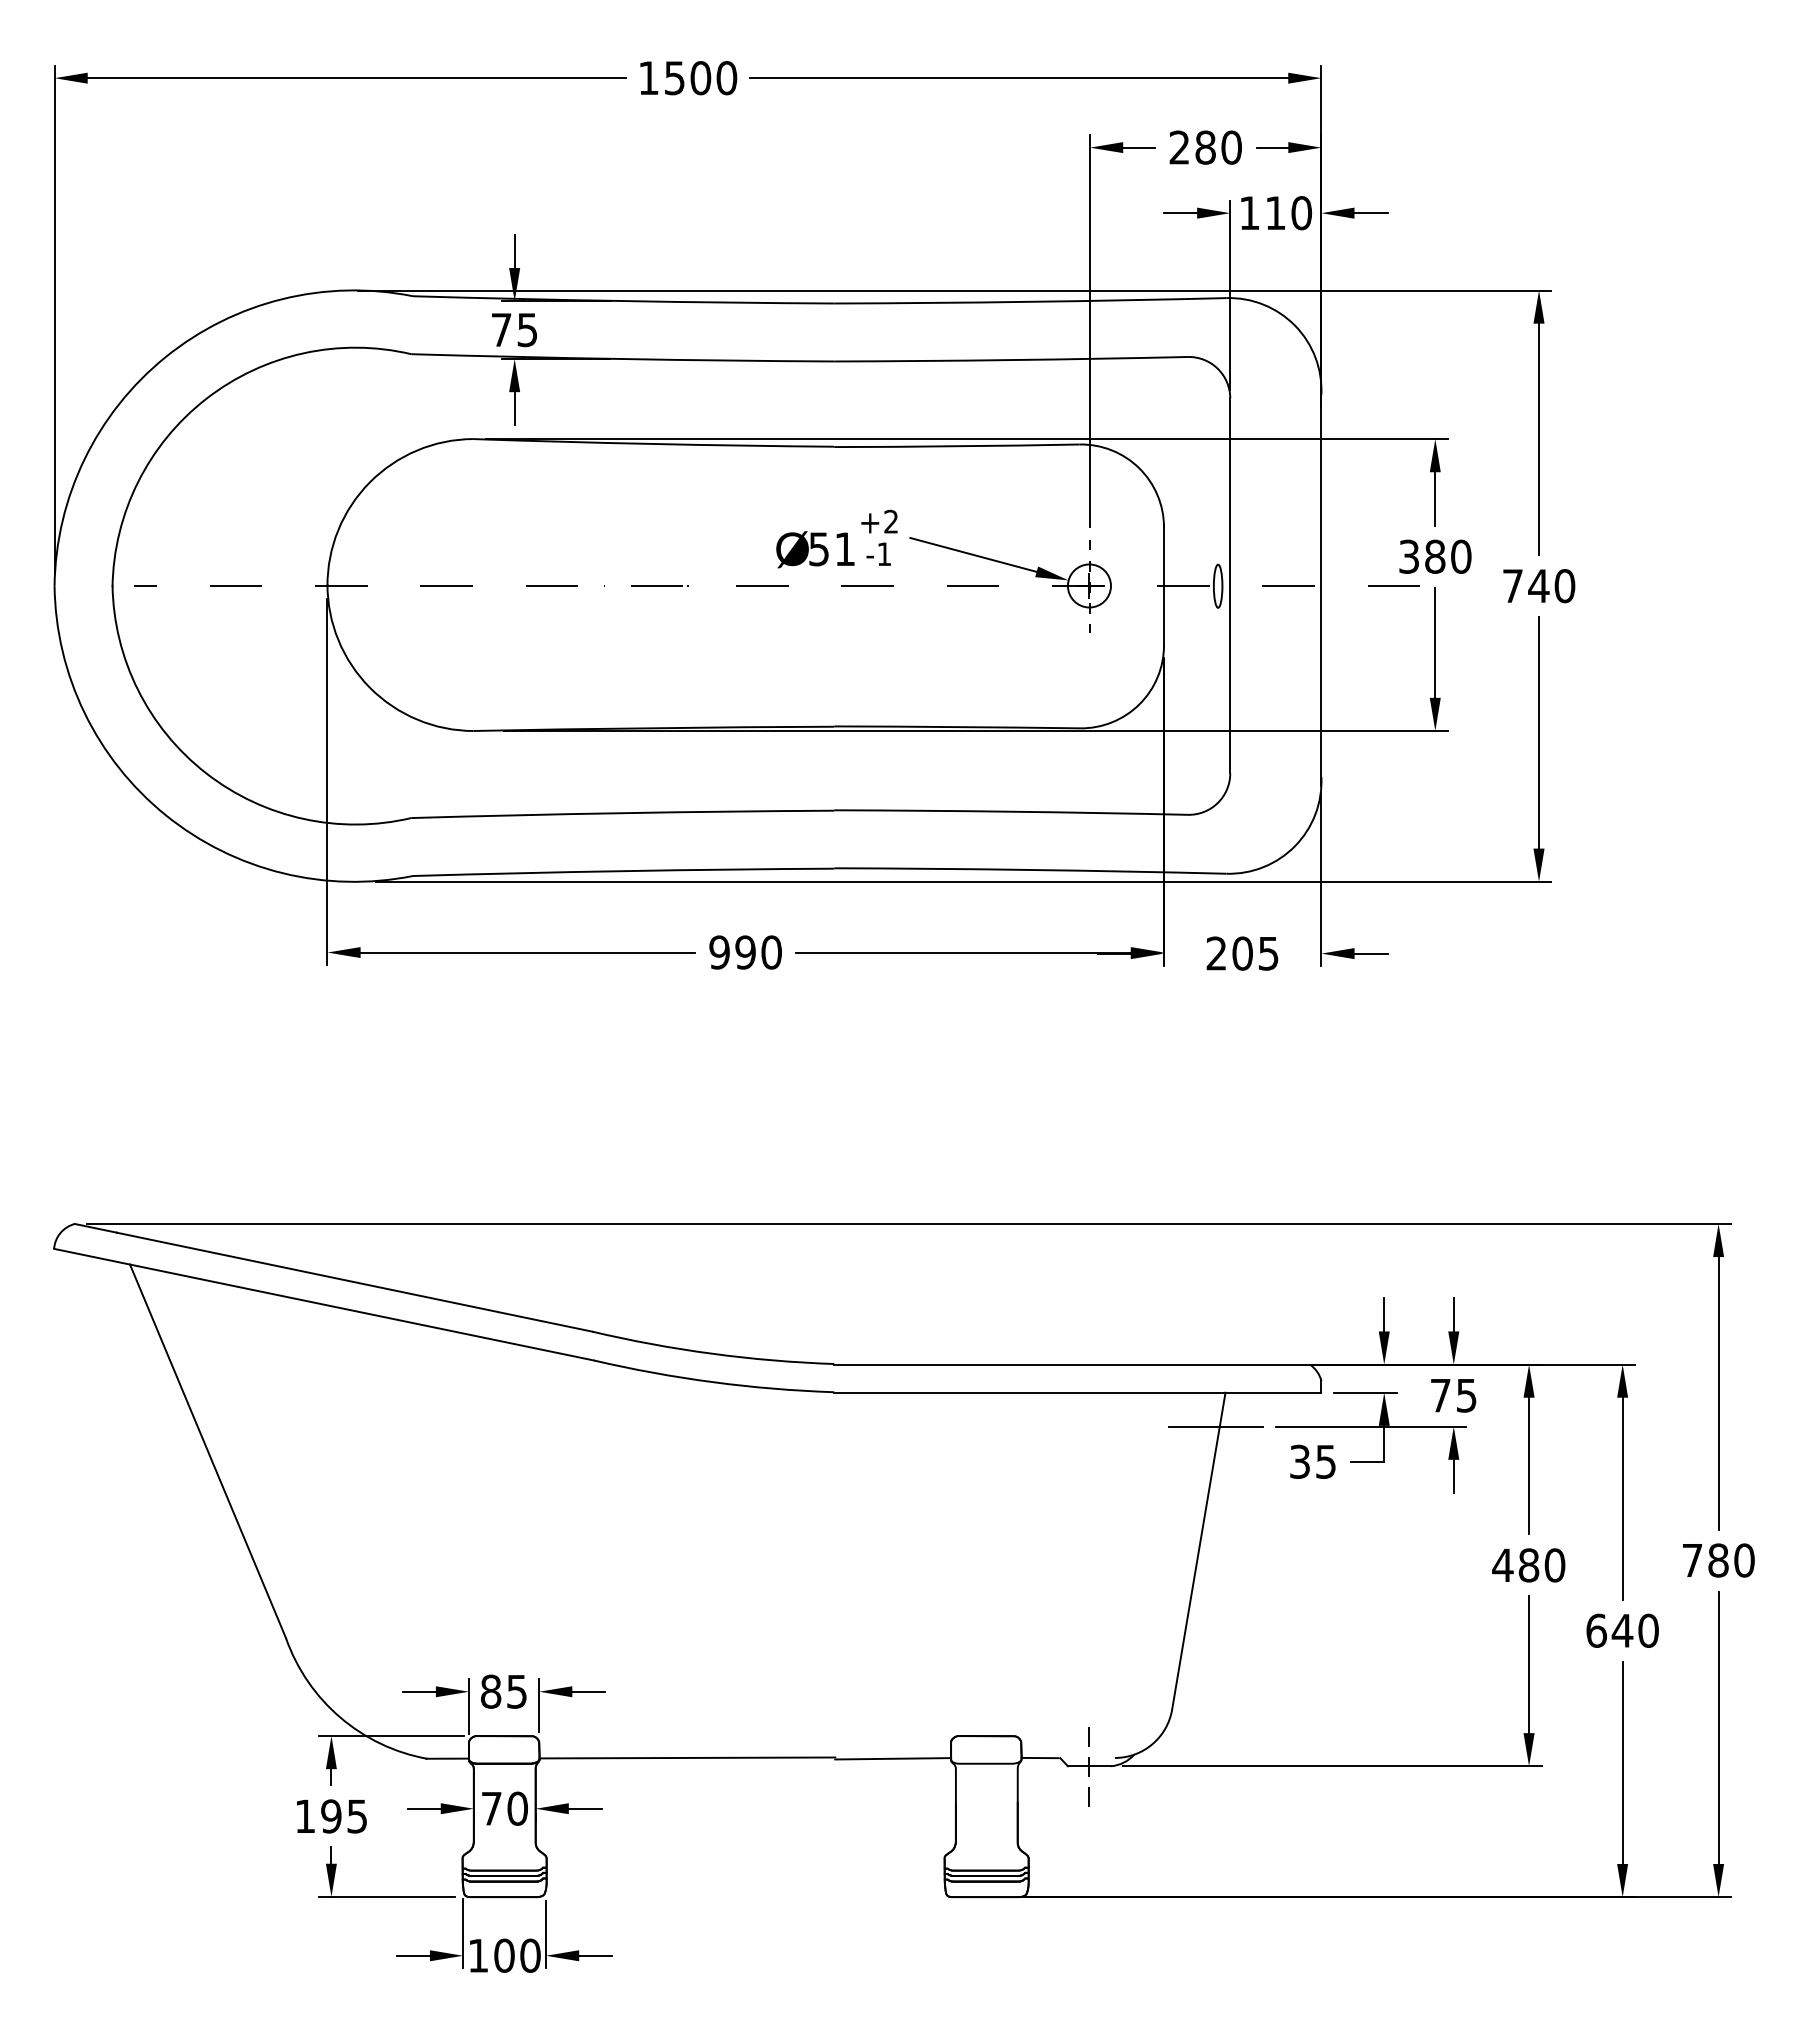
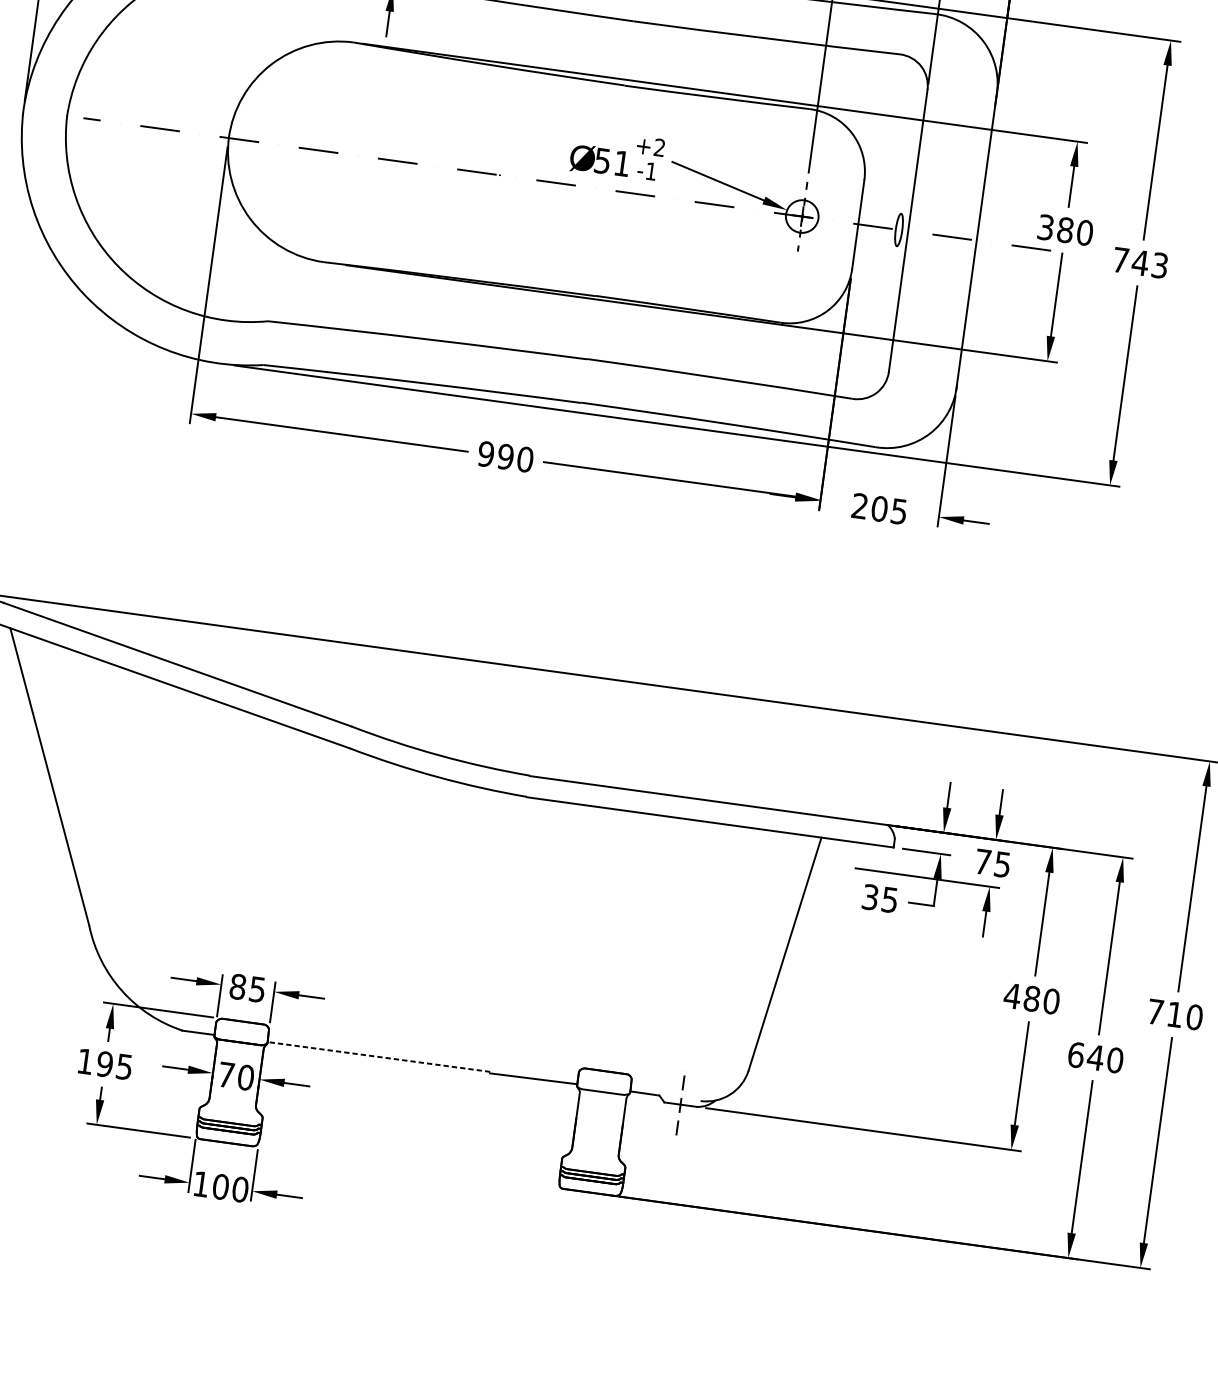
text: (1564, 586) -> (1159, 265), 740 -> 743
line: (1216, 1426) -> (811, 862), removed
text: (1718, 1560) -> (1175, 1014), 780 -> 710
line: (687, 1757) -> (379, 1056), solid -> dashed

